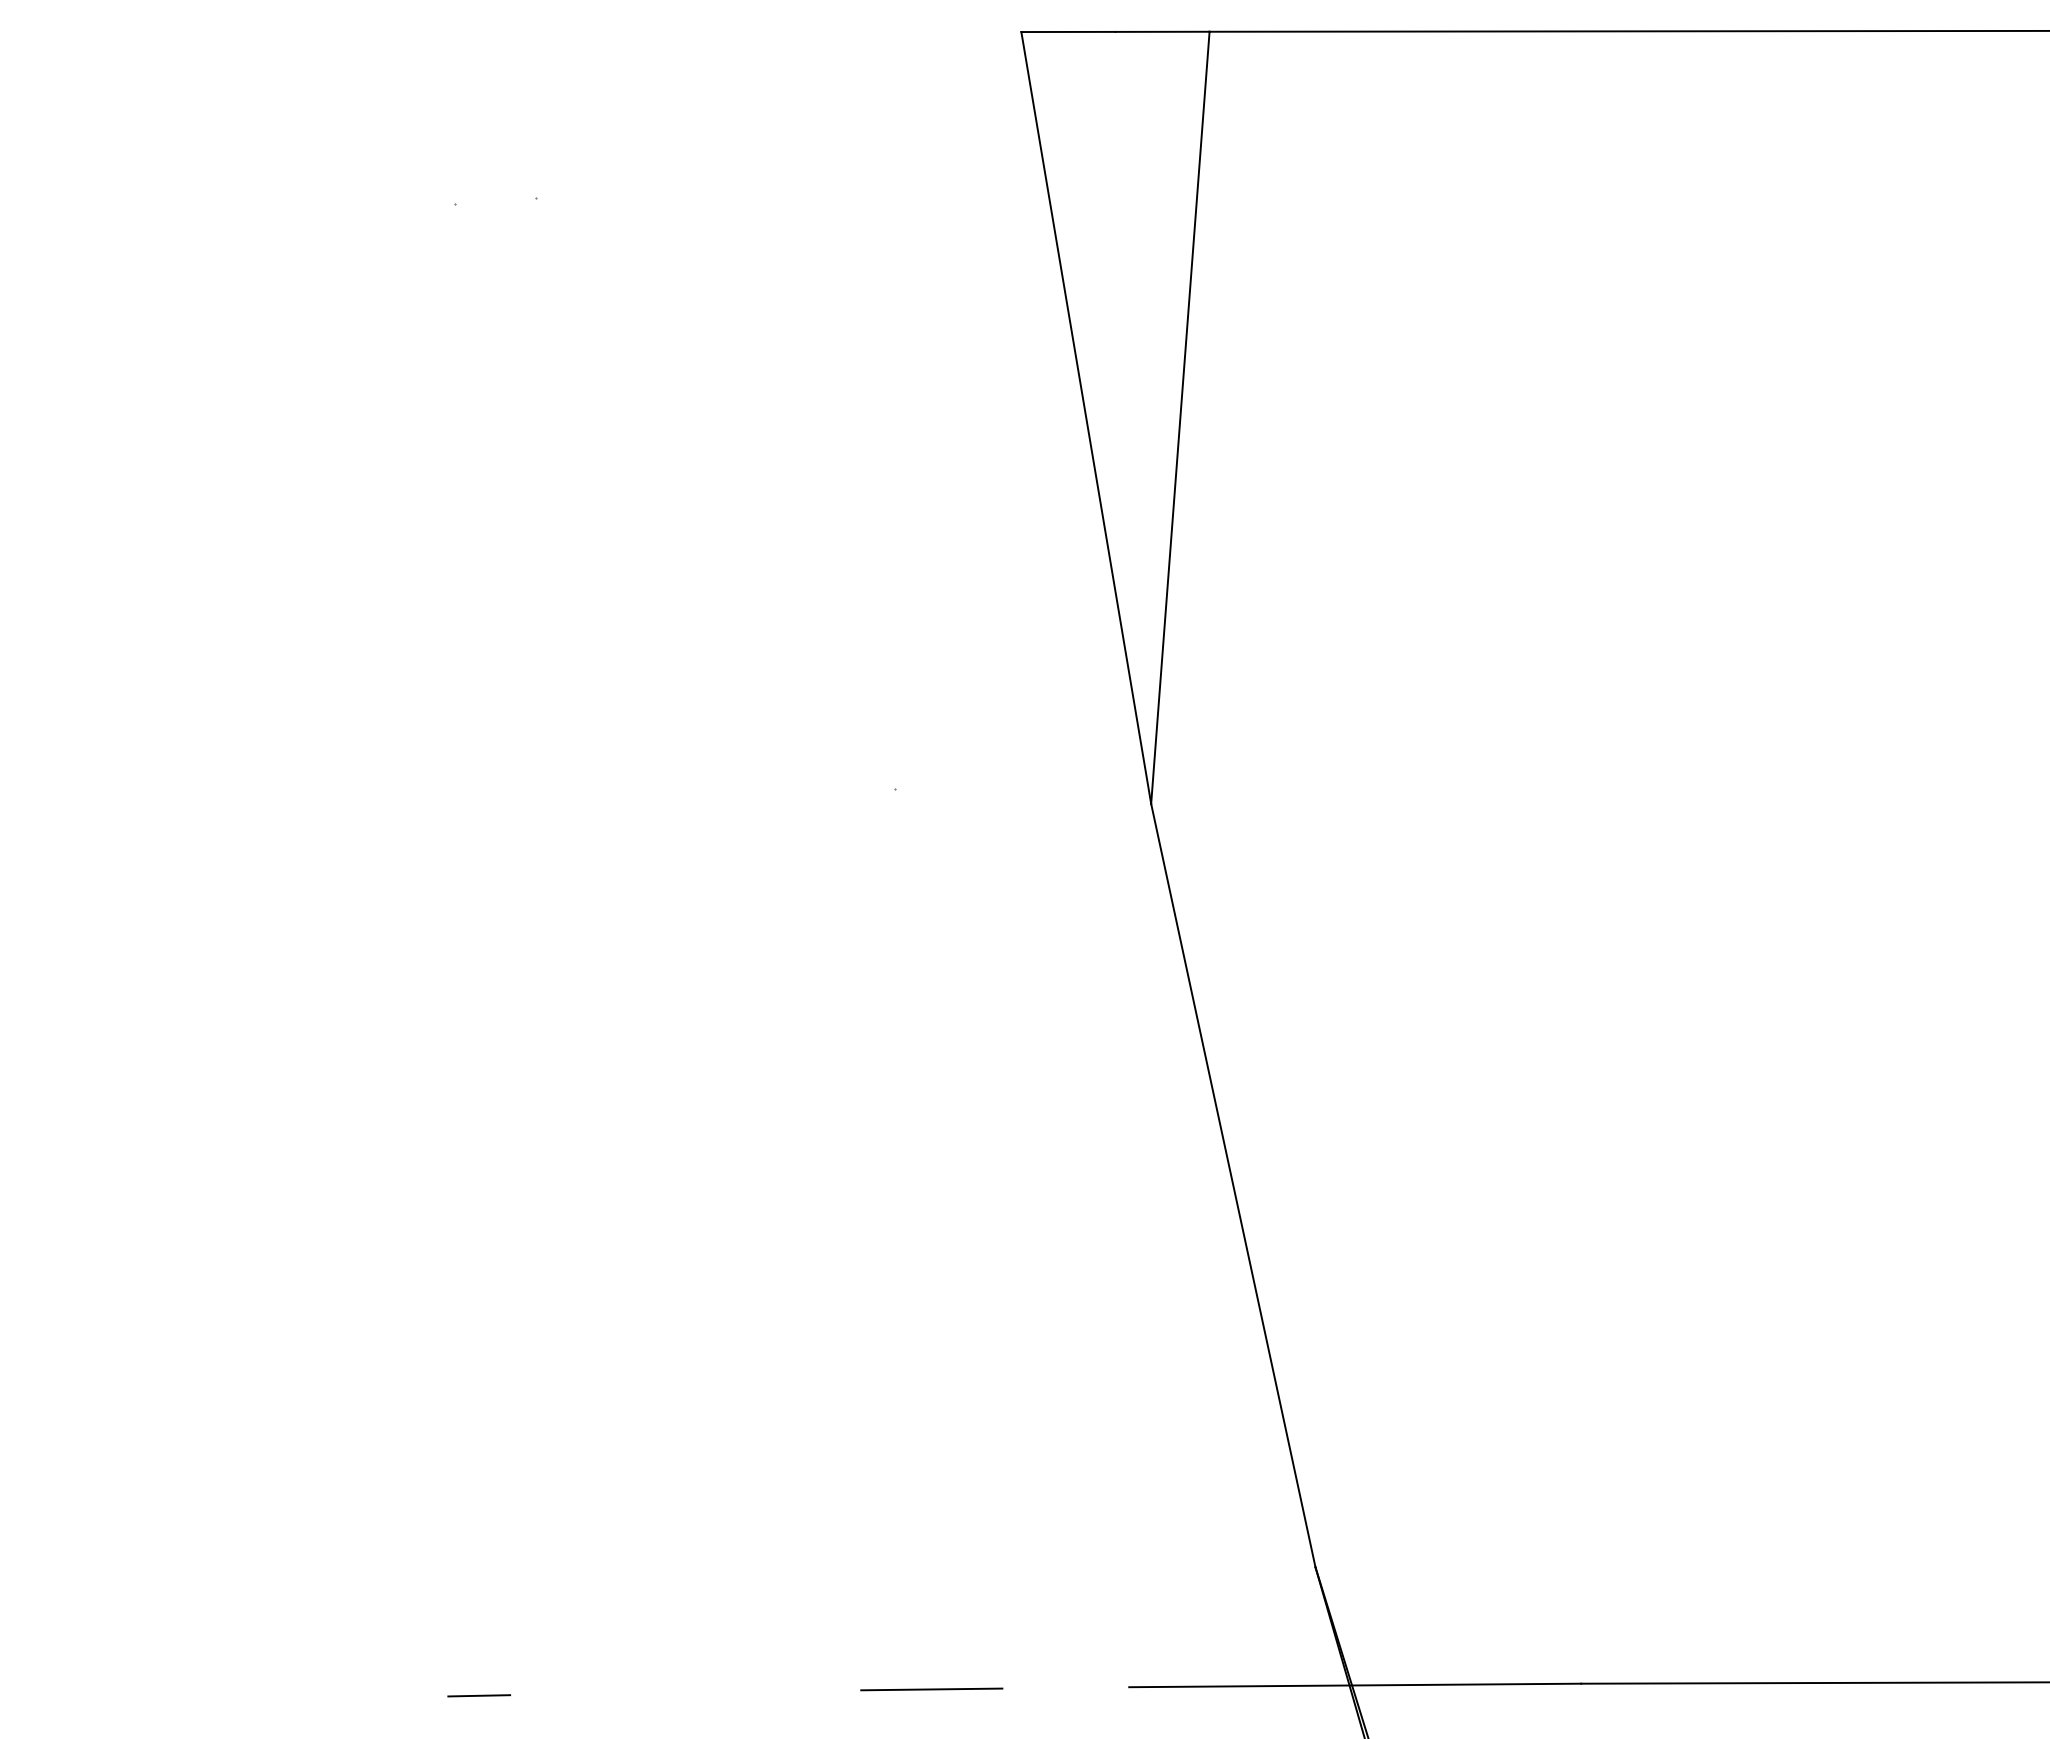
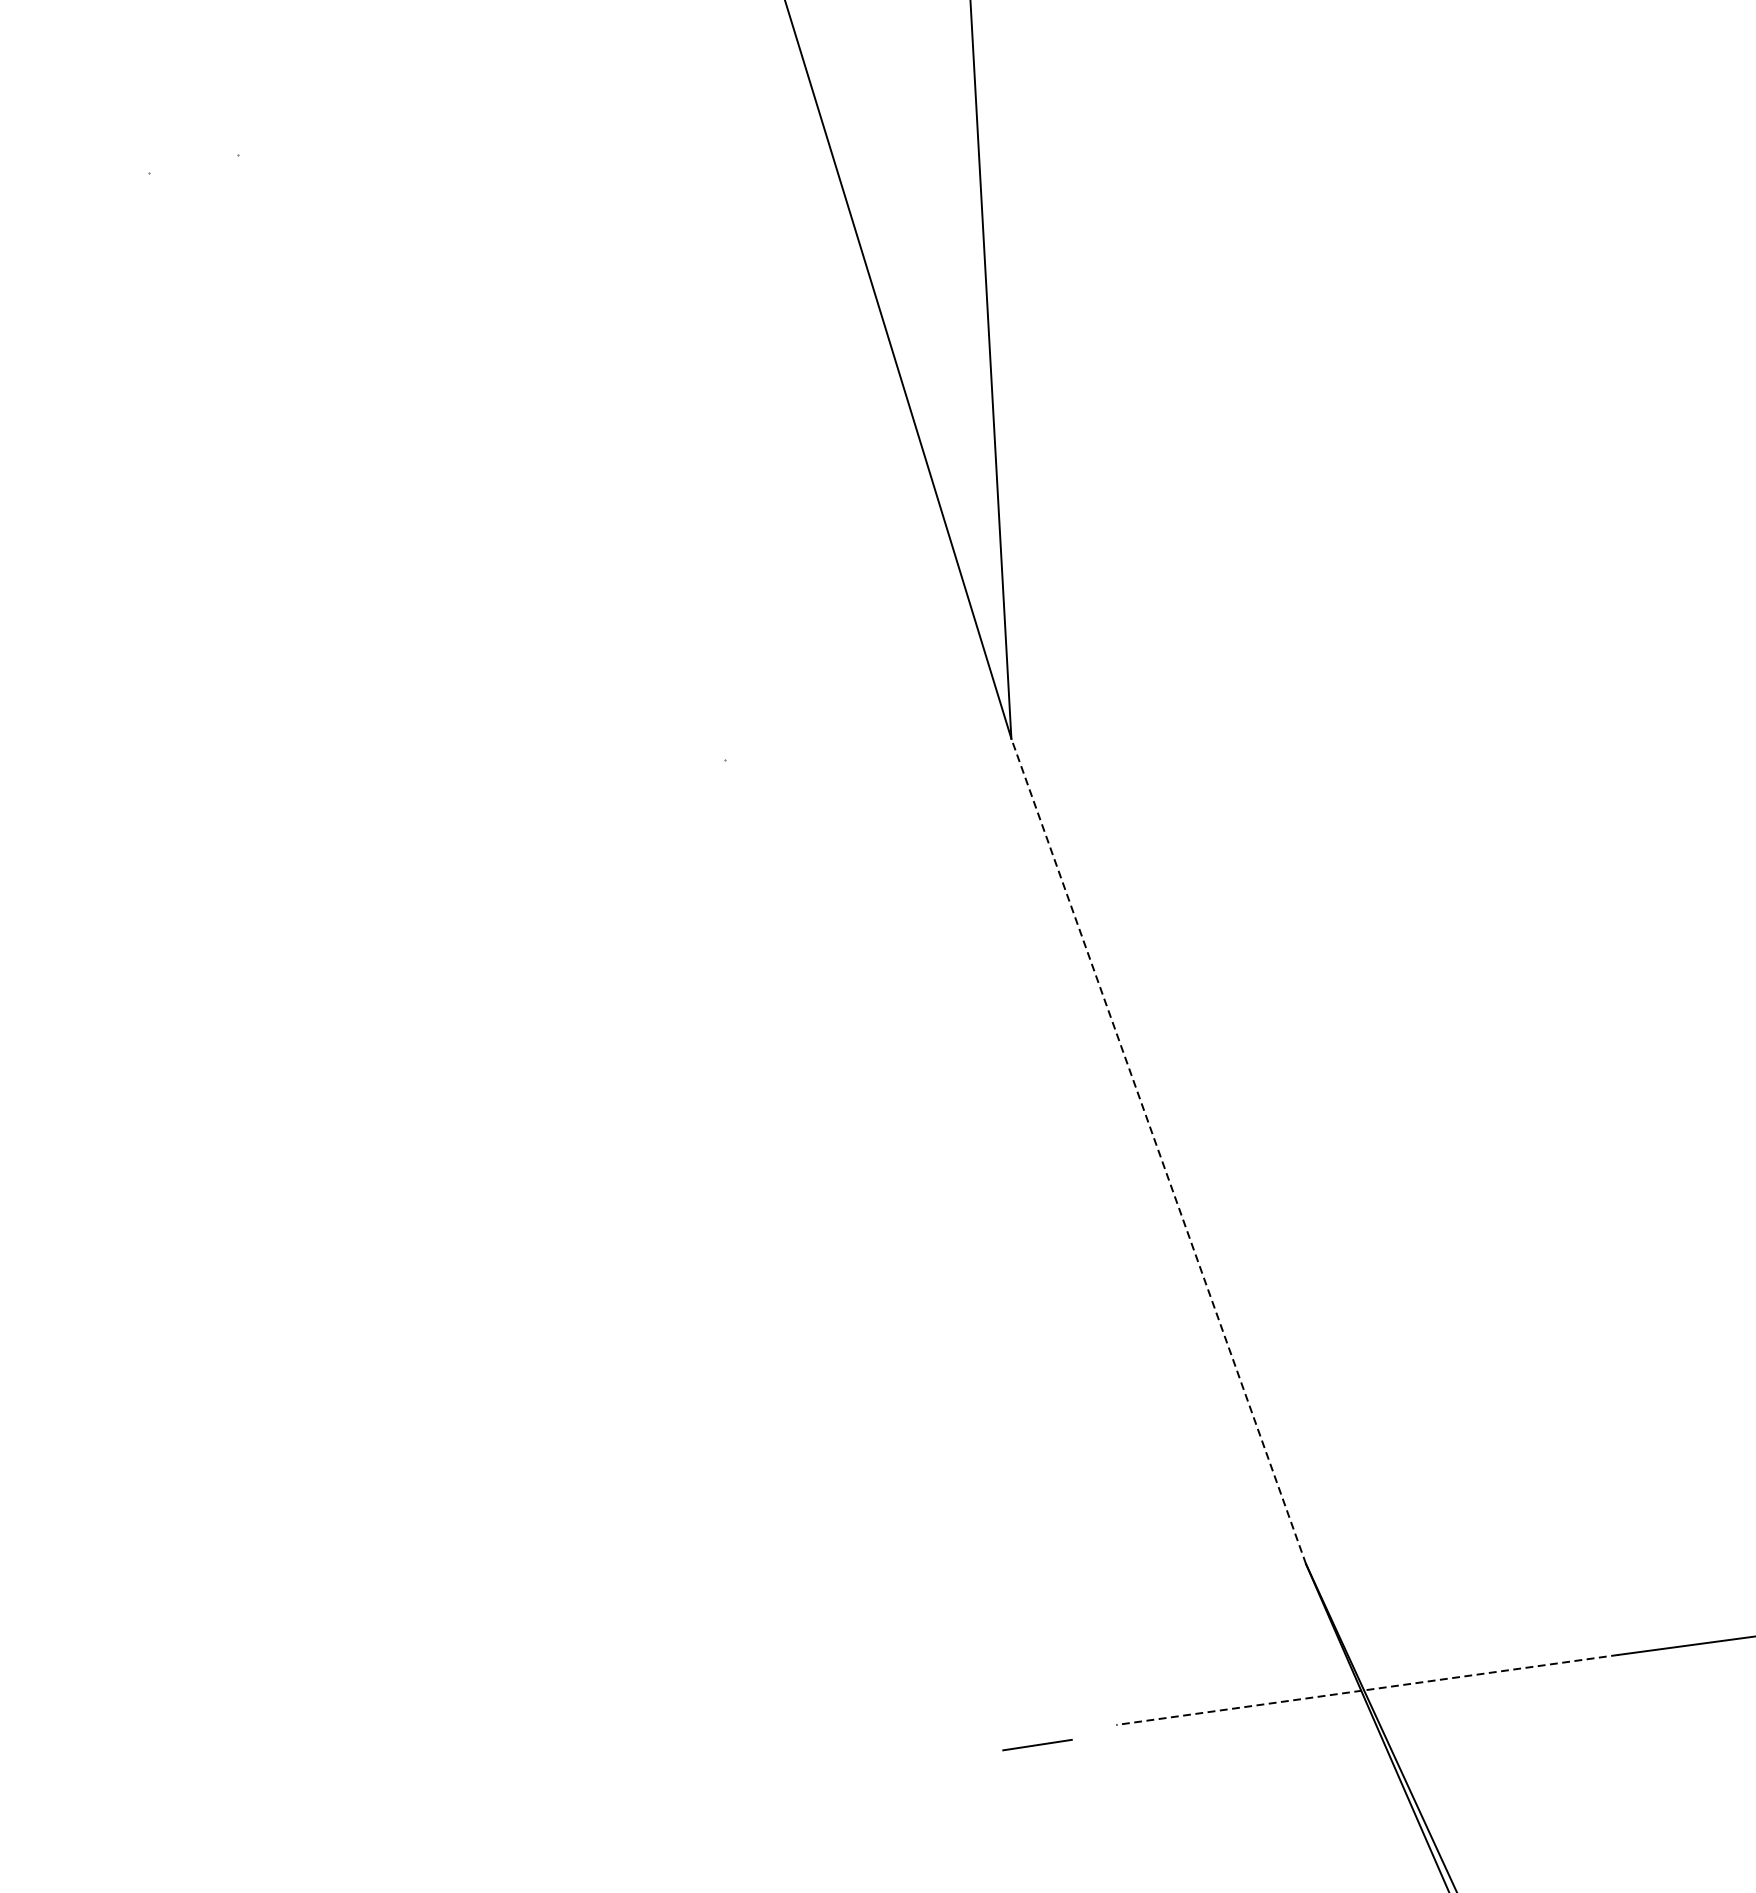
line: (1233, 1185) -> (1158, 1151), solid -> dashed
line: (1354, 1685) -> (1366, 1690), solid -> dashed
line: (931, 1689) -> (896, 1756), removed
line: (478, 1695) -> (1036, 1744), moved

